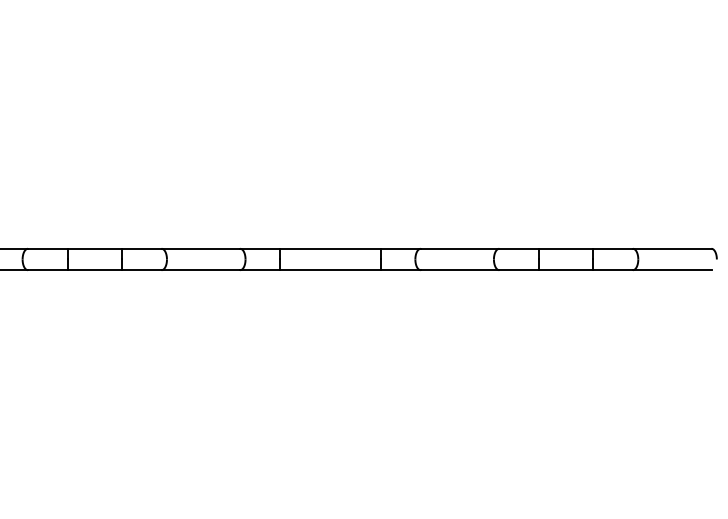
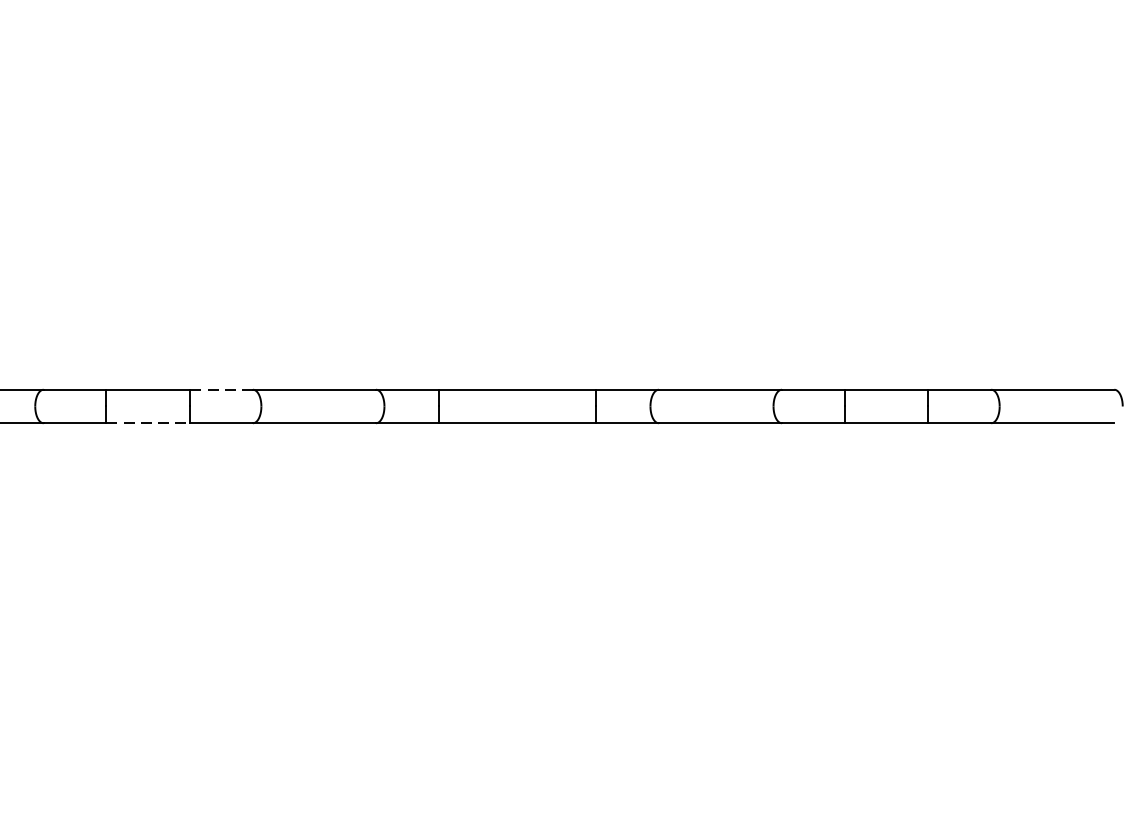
line: (141, 248) -> (221, 389), solid -> dashed
line: (94, 270) -> (147, 423), solid -> dashed

